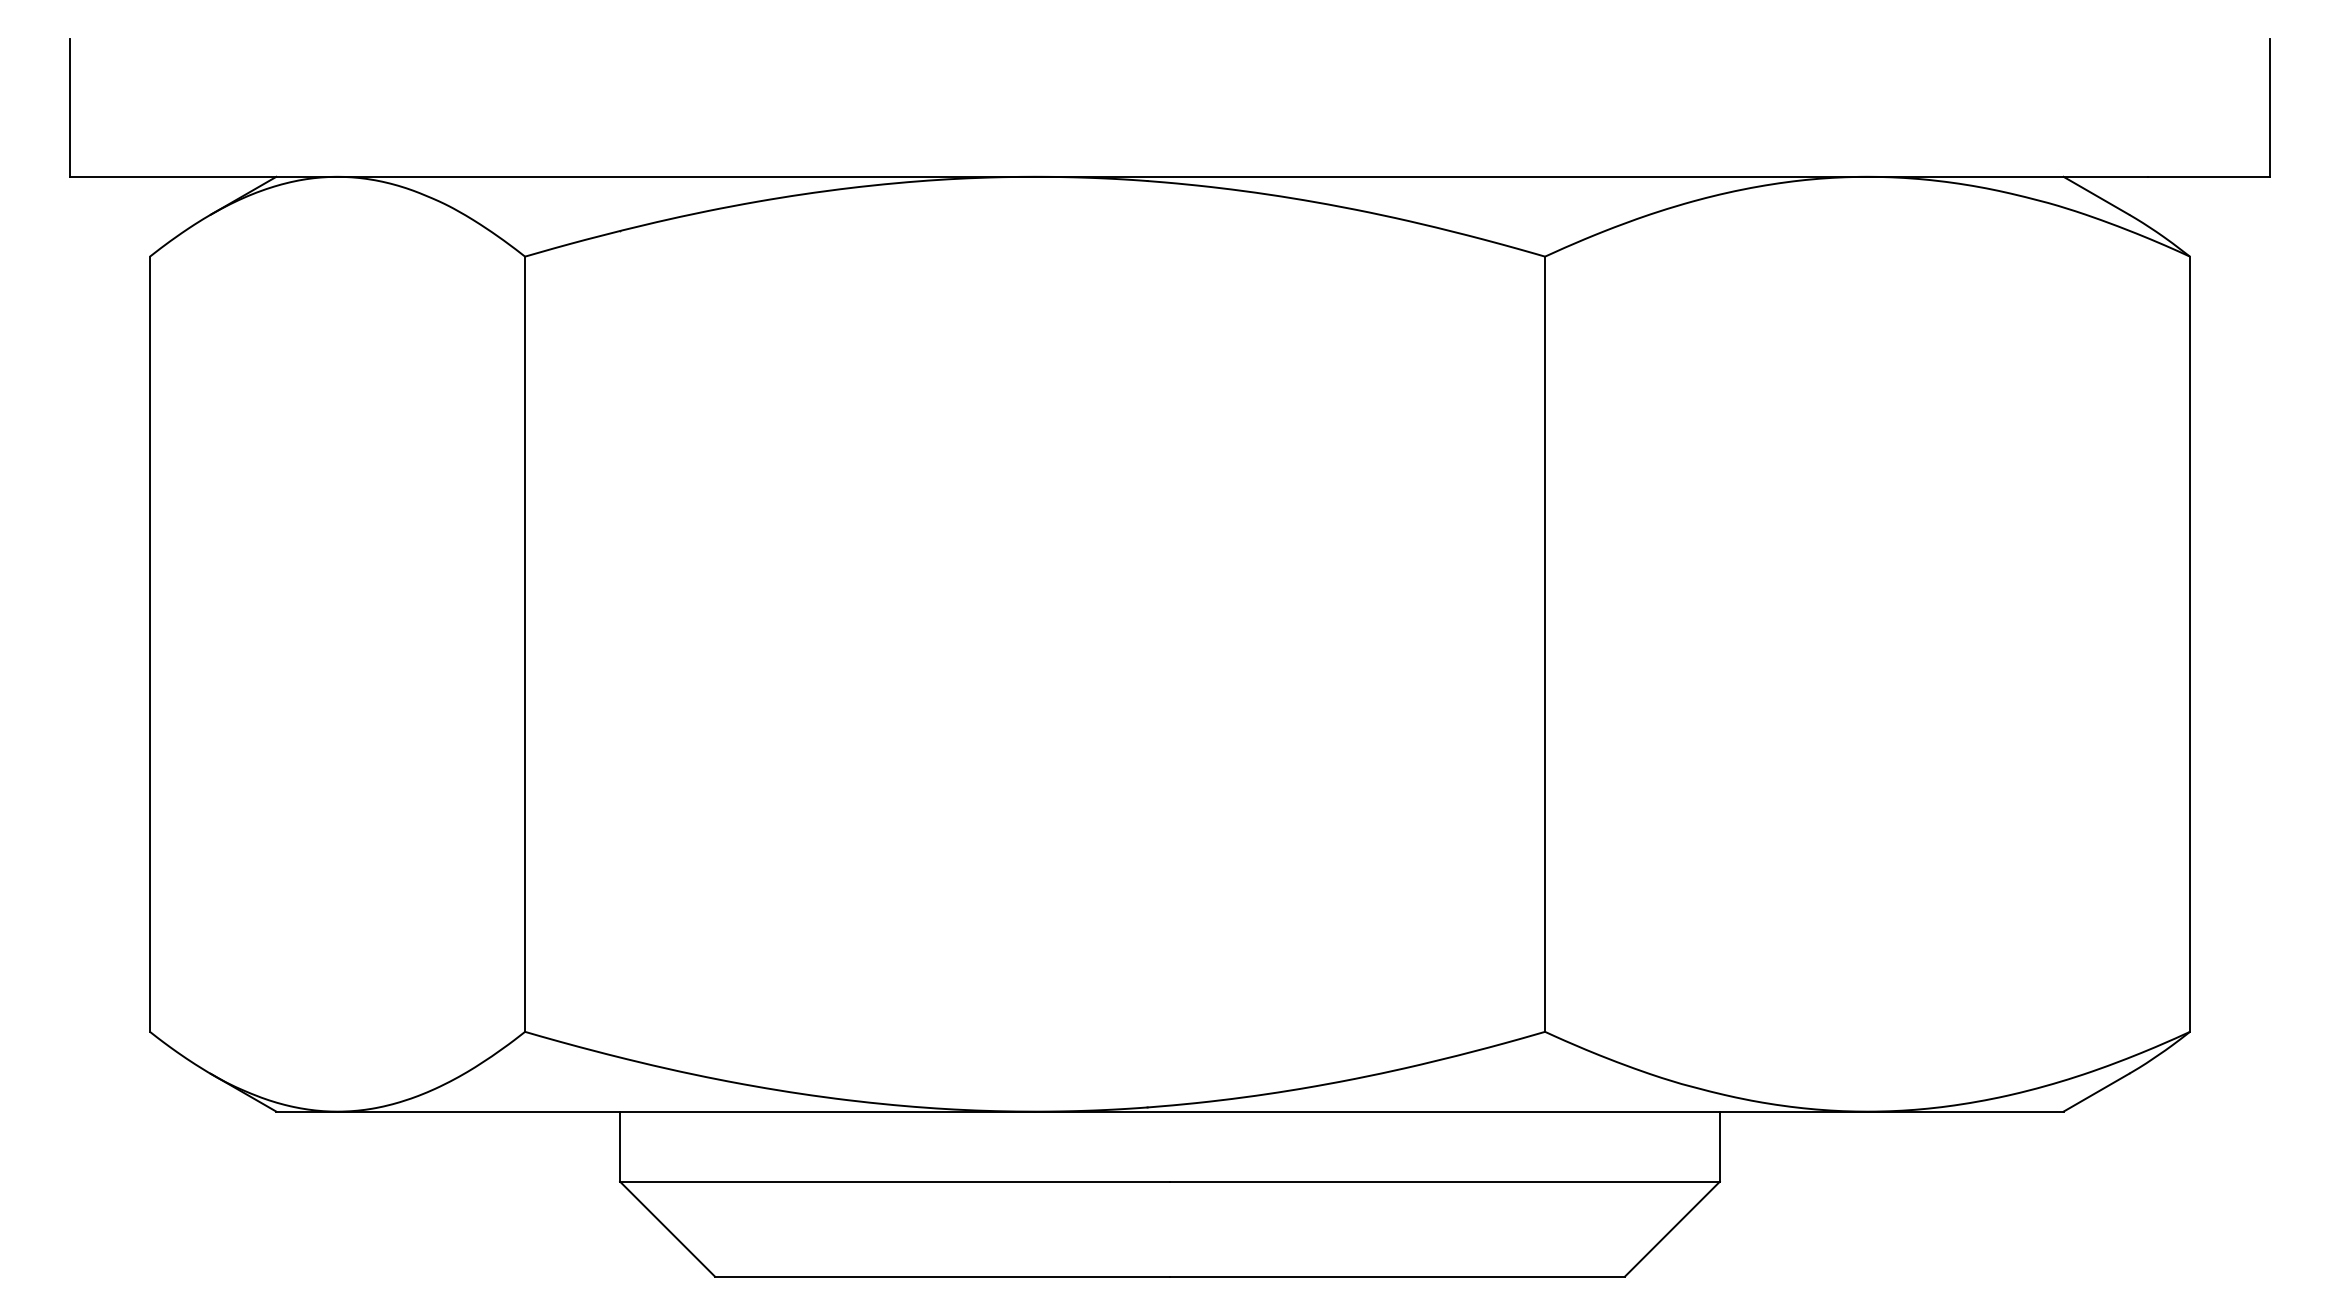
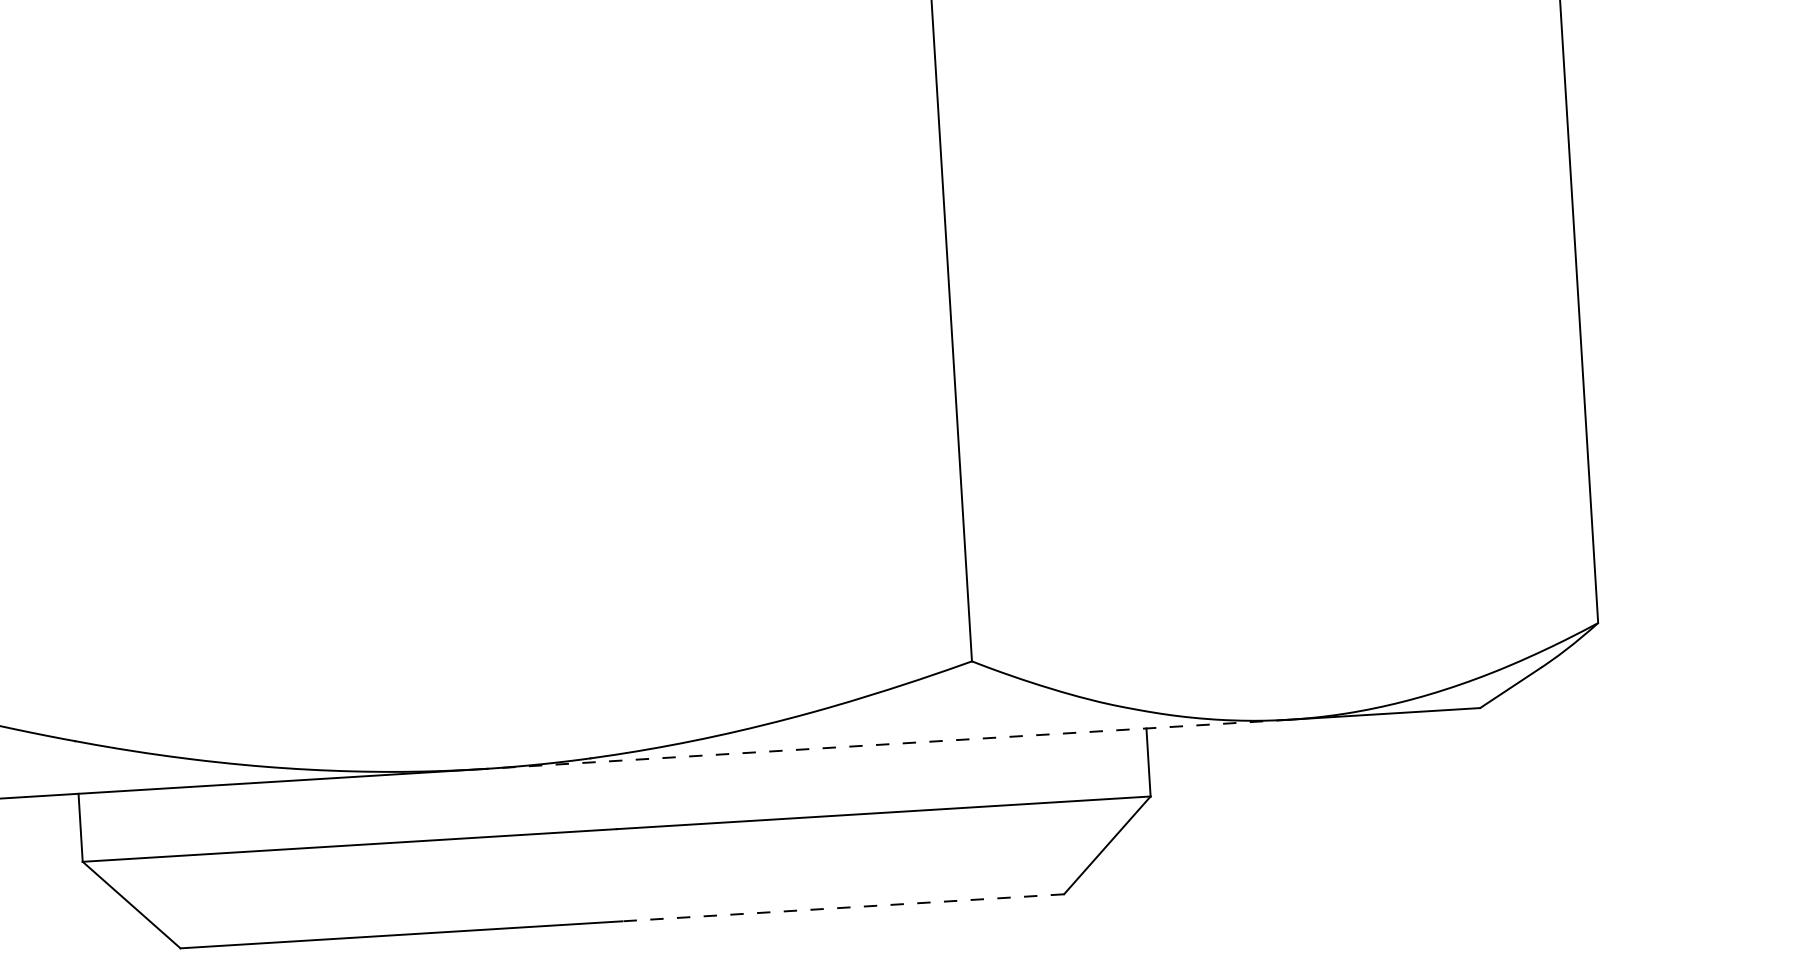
line: (1450, 1111) -> (884, 744), solid -> dashed
line: (1396, 1276) -> (842, 907), solid -> dashed

